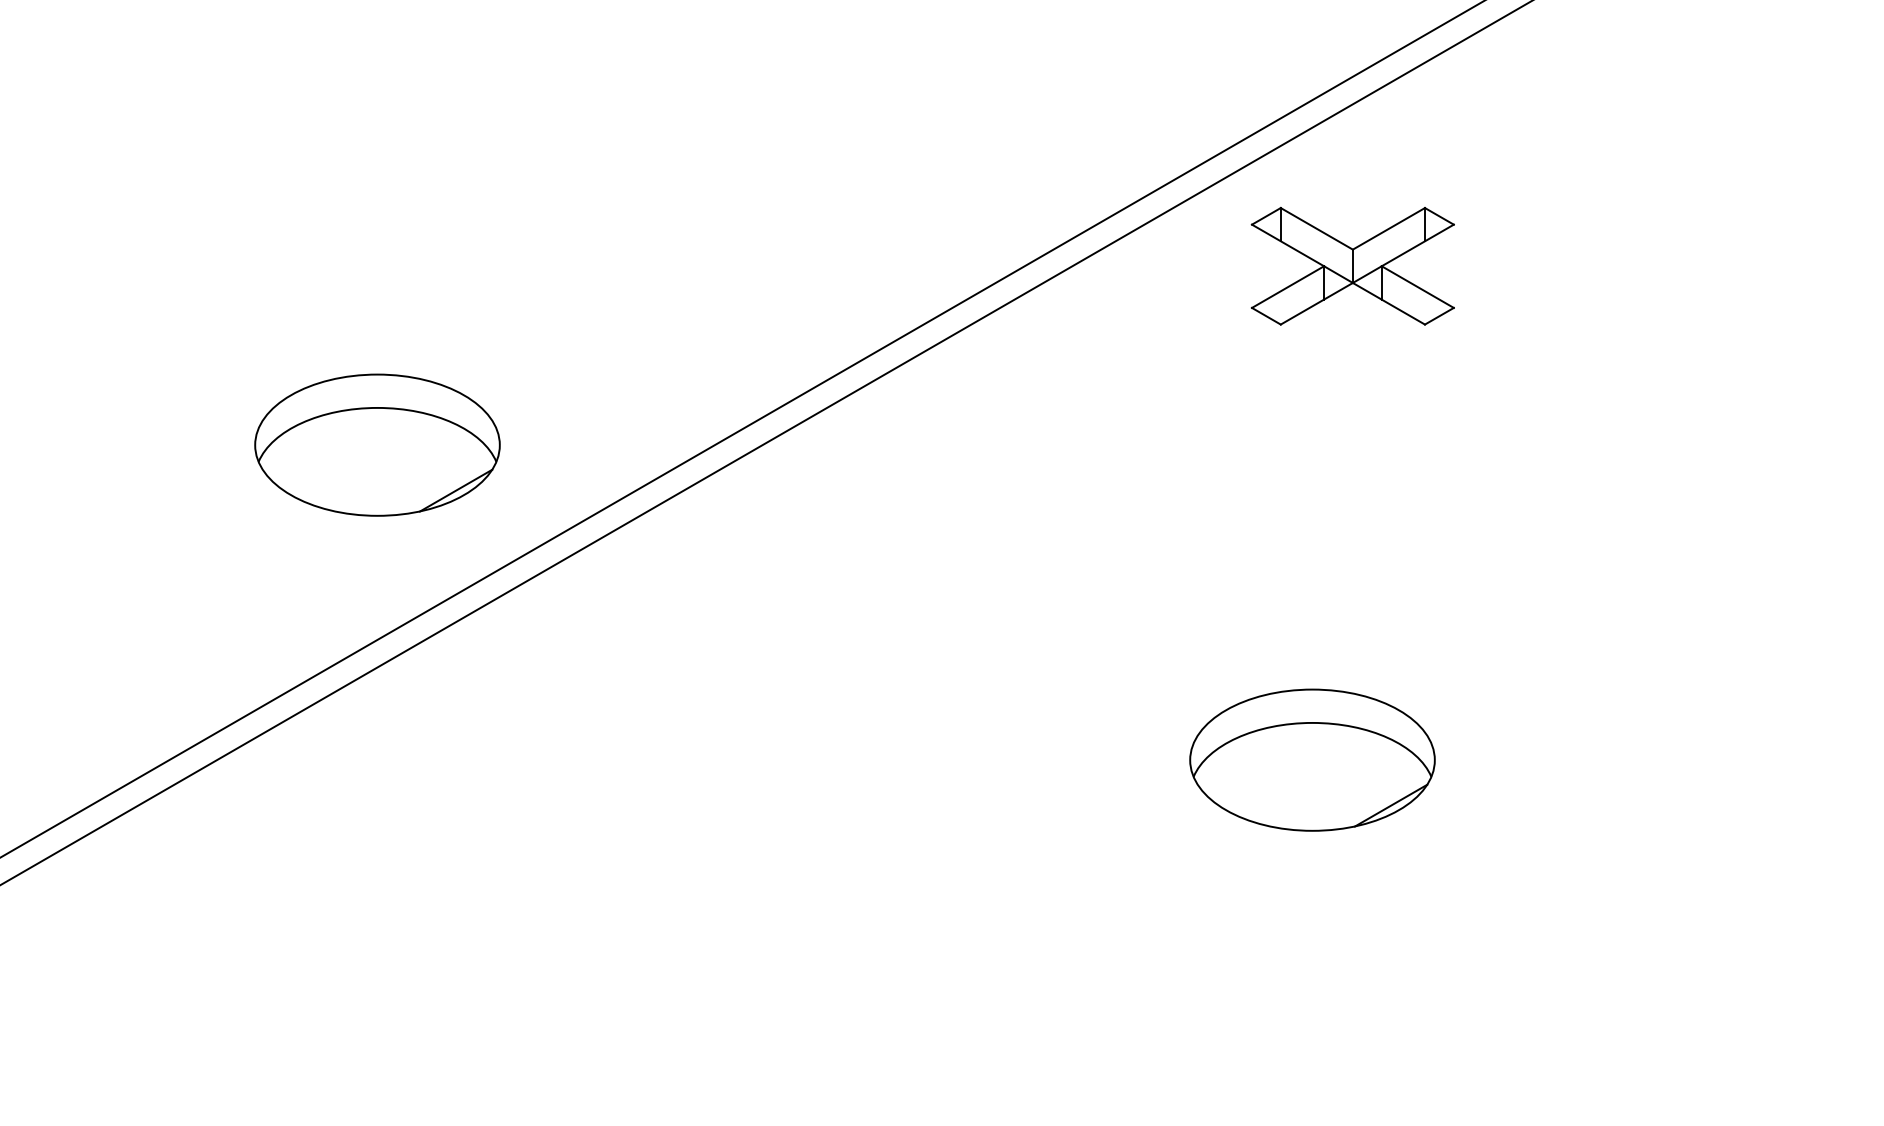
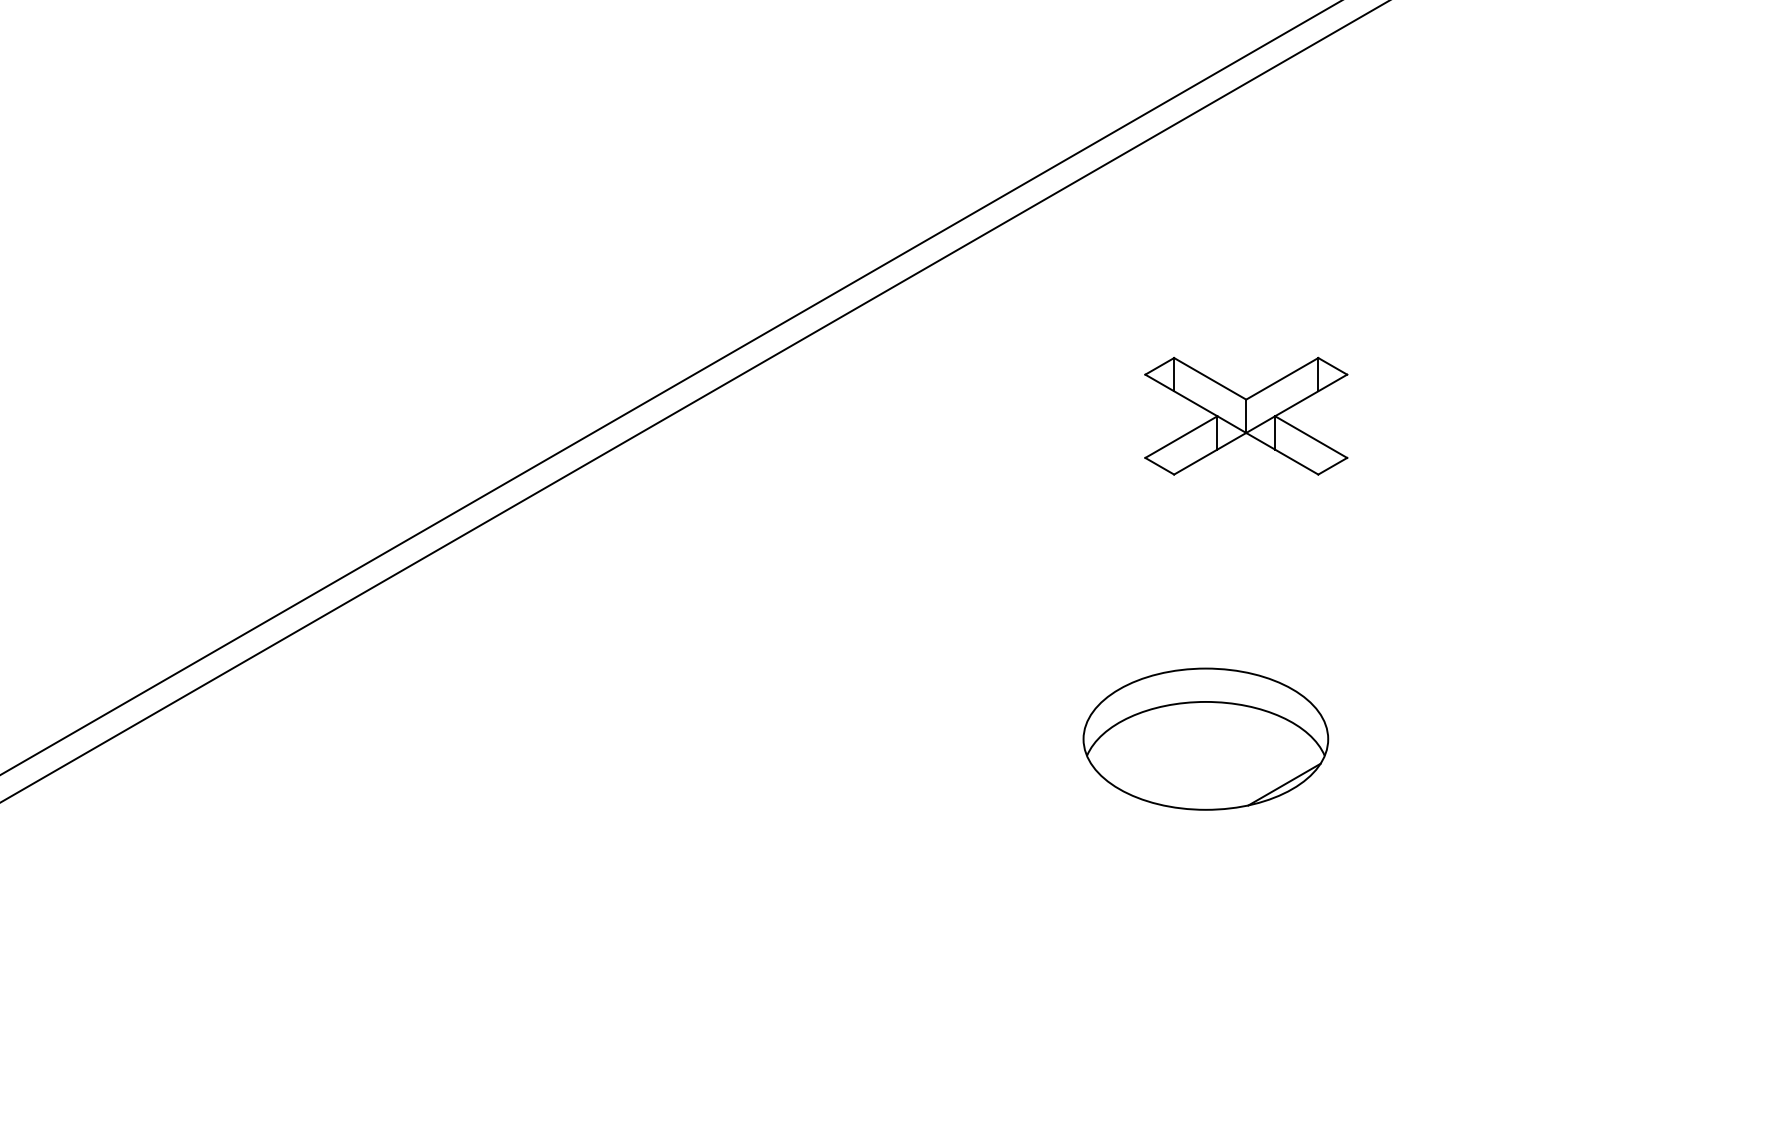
part: (1352, 265) -> (1245, 415), moved
part: (377, 444) -> (270, 423), removed

